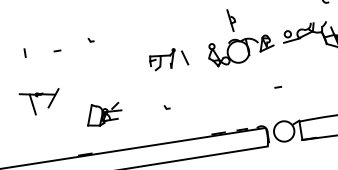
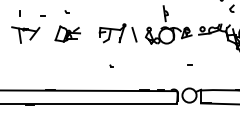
part: (167, 59) -> (117, 33), size x1.43
part: (40, 101) -> (25, 34), moved
part: (103, 113) -> (67, 33), moved

